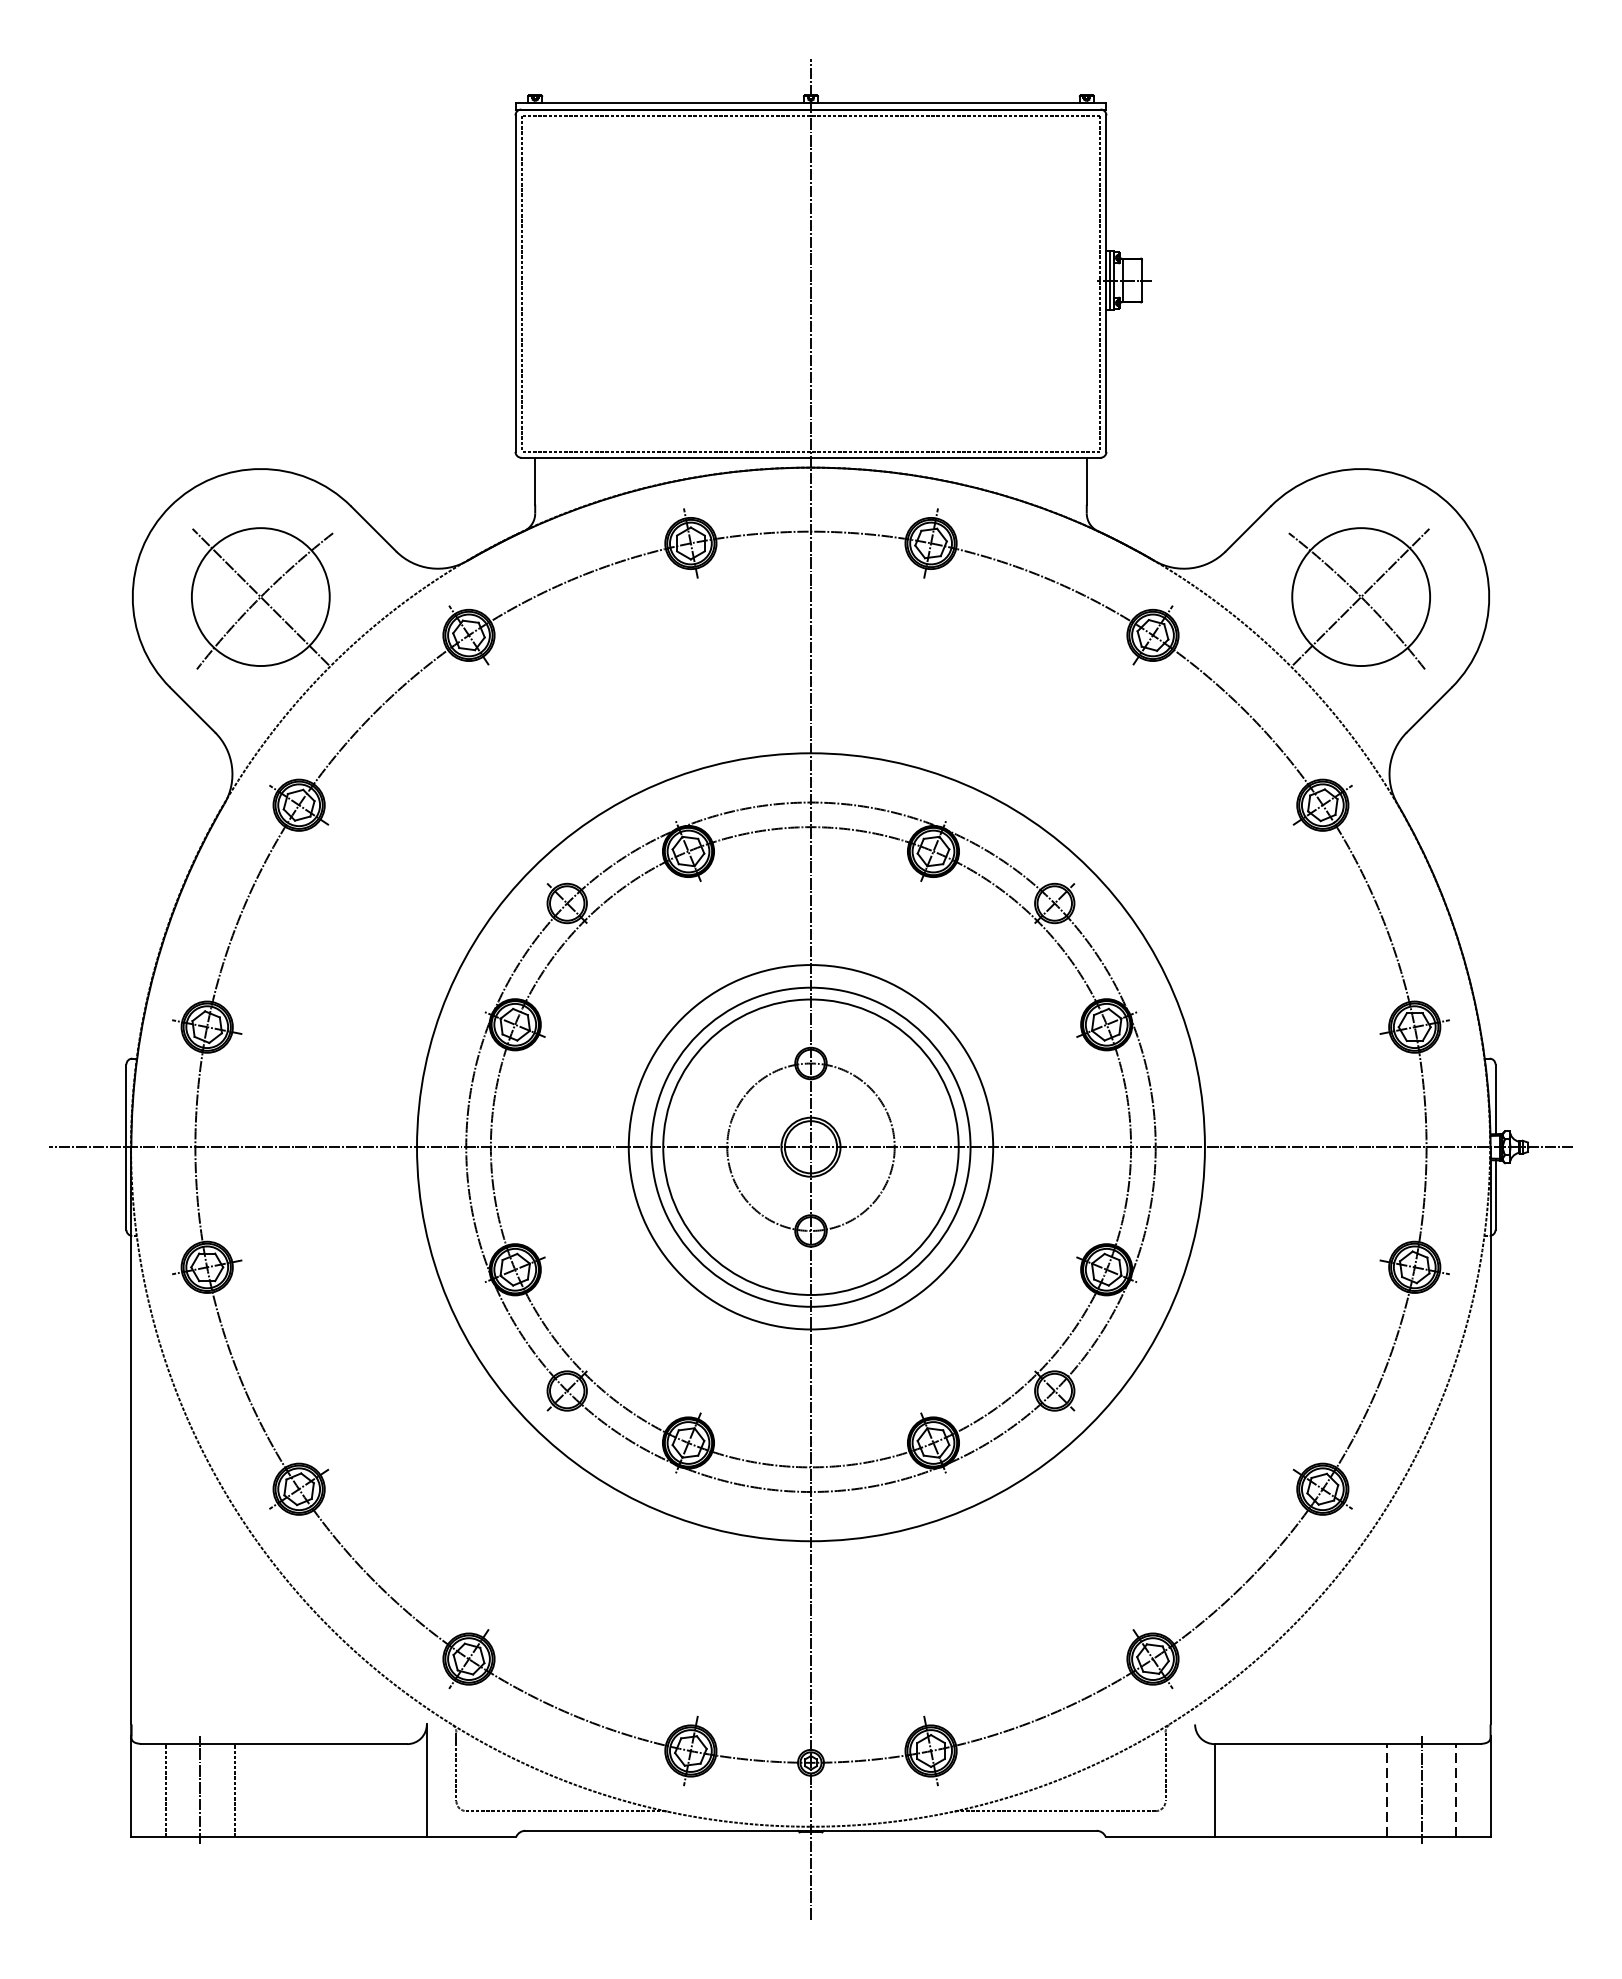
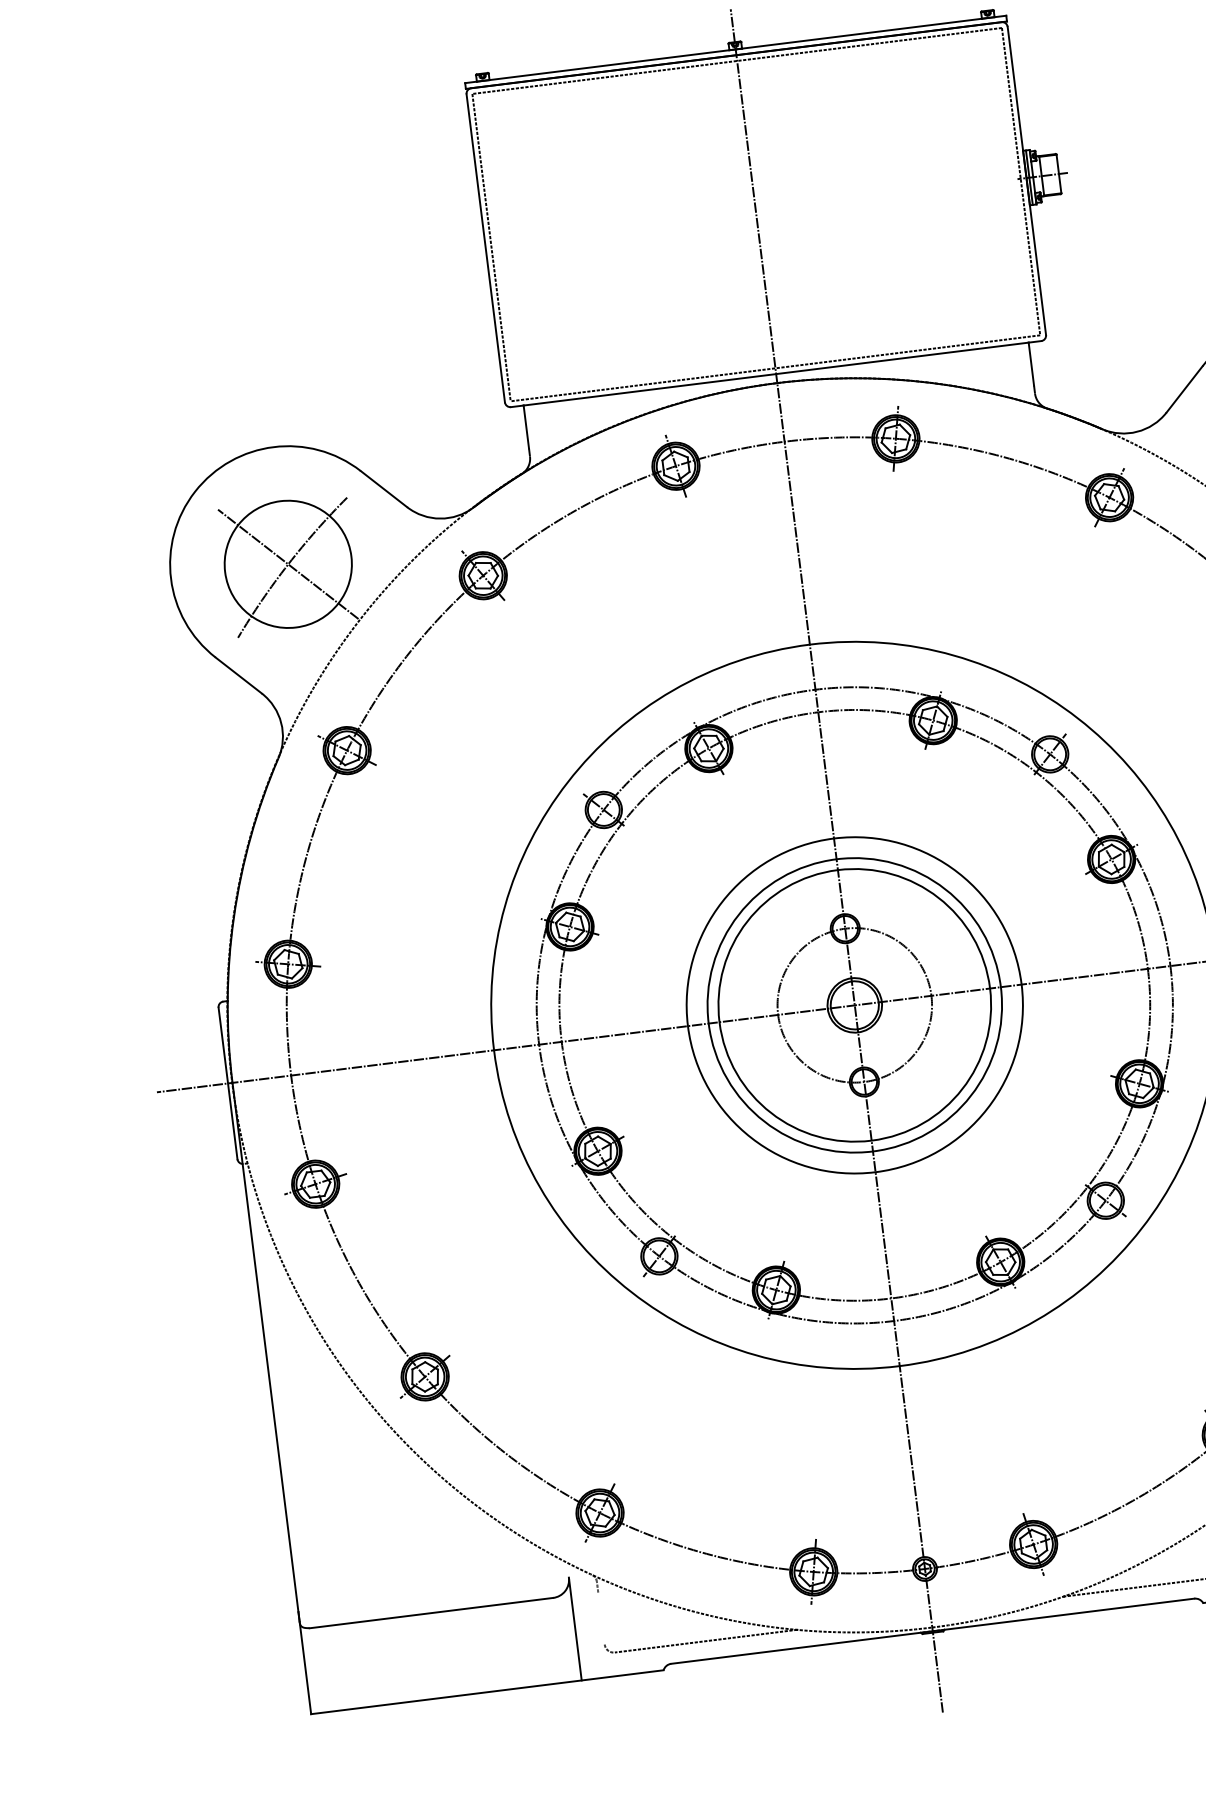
line: (456, 1766) -> (600, 1612), removed
line: (165, 1790) -> (337, 1667), removed
line: (200, 1790) -> (369, 1663), removed
line: (234, 1790) -> (400, 1660), removed

